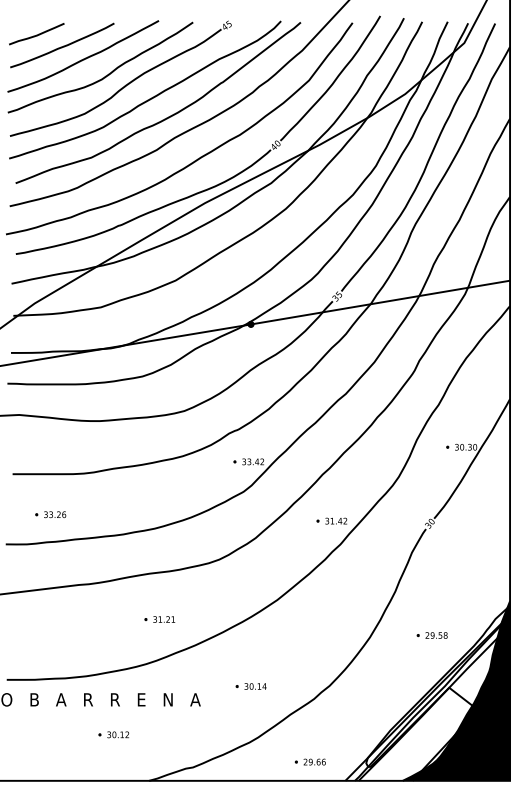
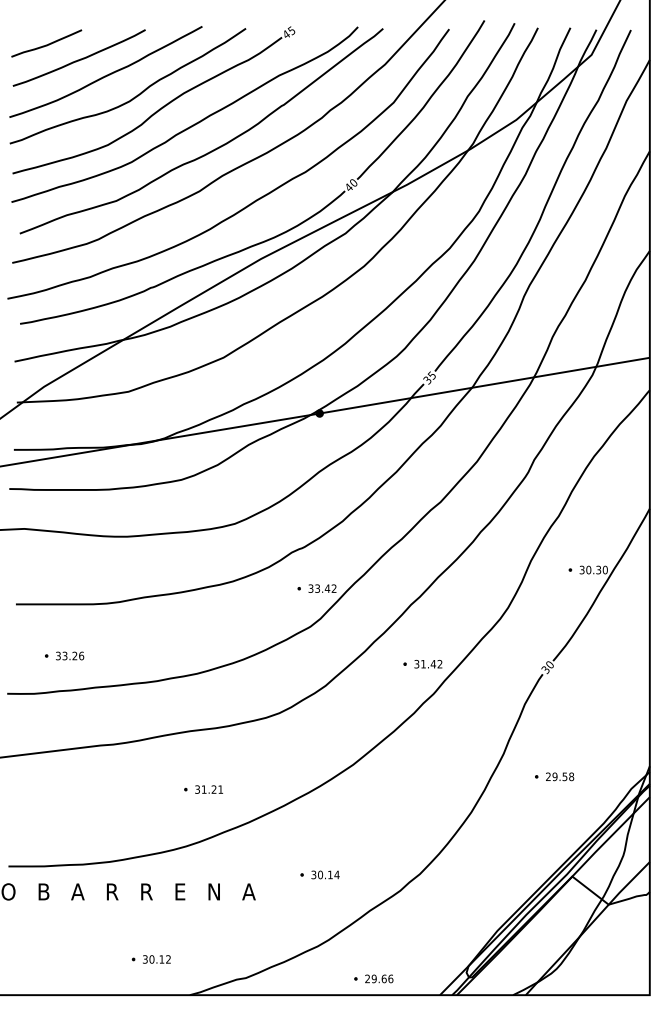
part: (431, 635) -> (553, 776), moved
fill: (456, 690) -> (581, 880), removed
part: (113, 734) -> (150, 959), moved
part: (309, 761) -> (372, 978), moved

